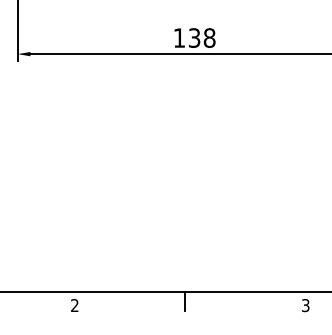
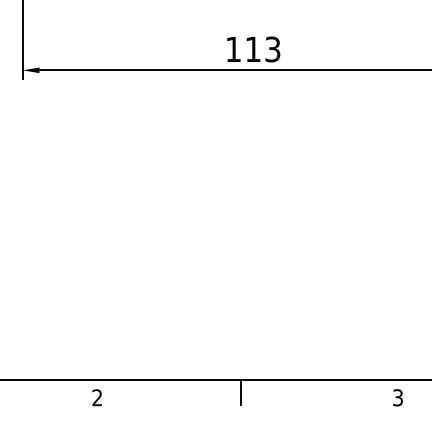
text: (201, 37) -> (262, 48), 138 -> 113

